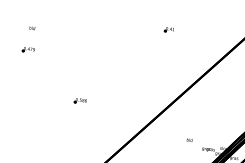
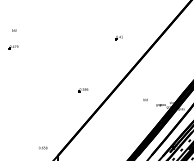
part: (168, 30) -> (118, 38), moved
part: (80, 101) -> (83, 90), moved

